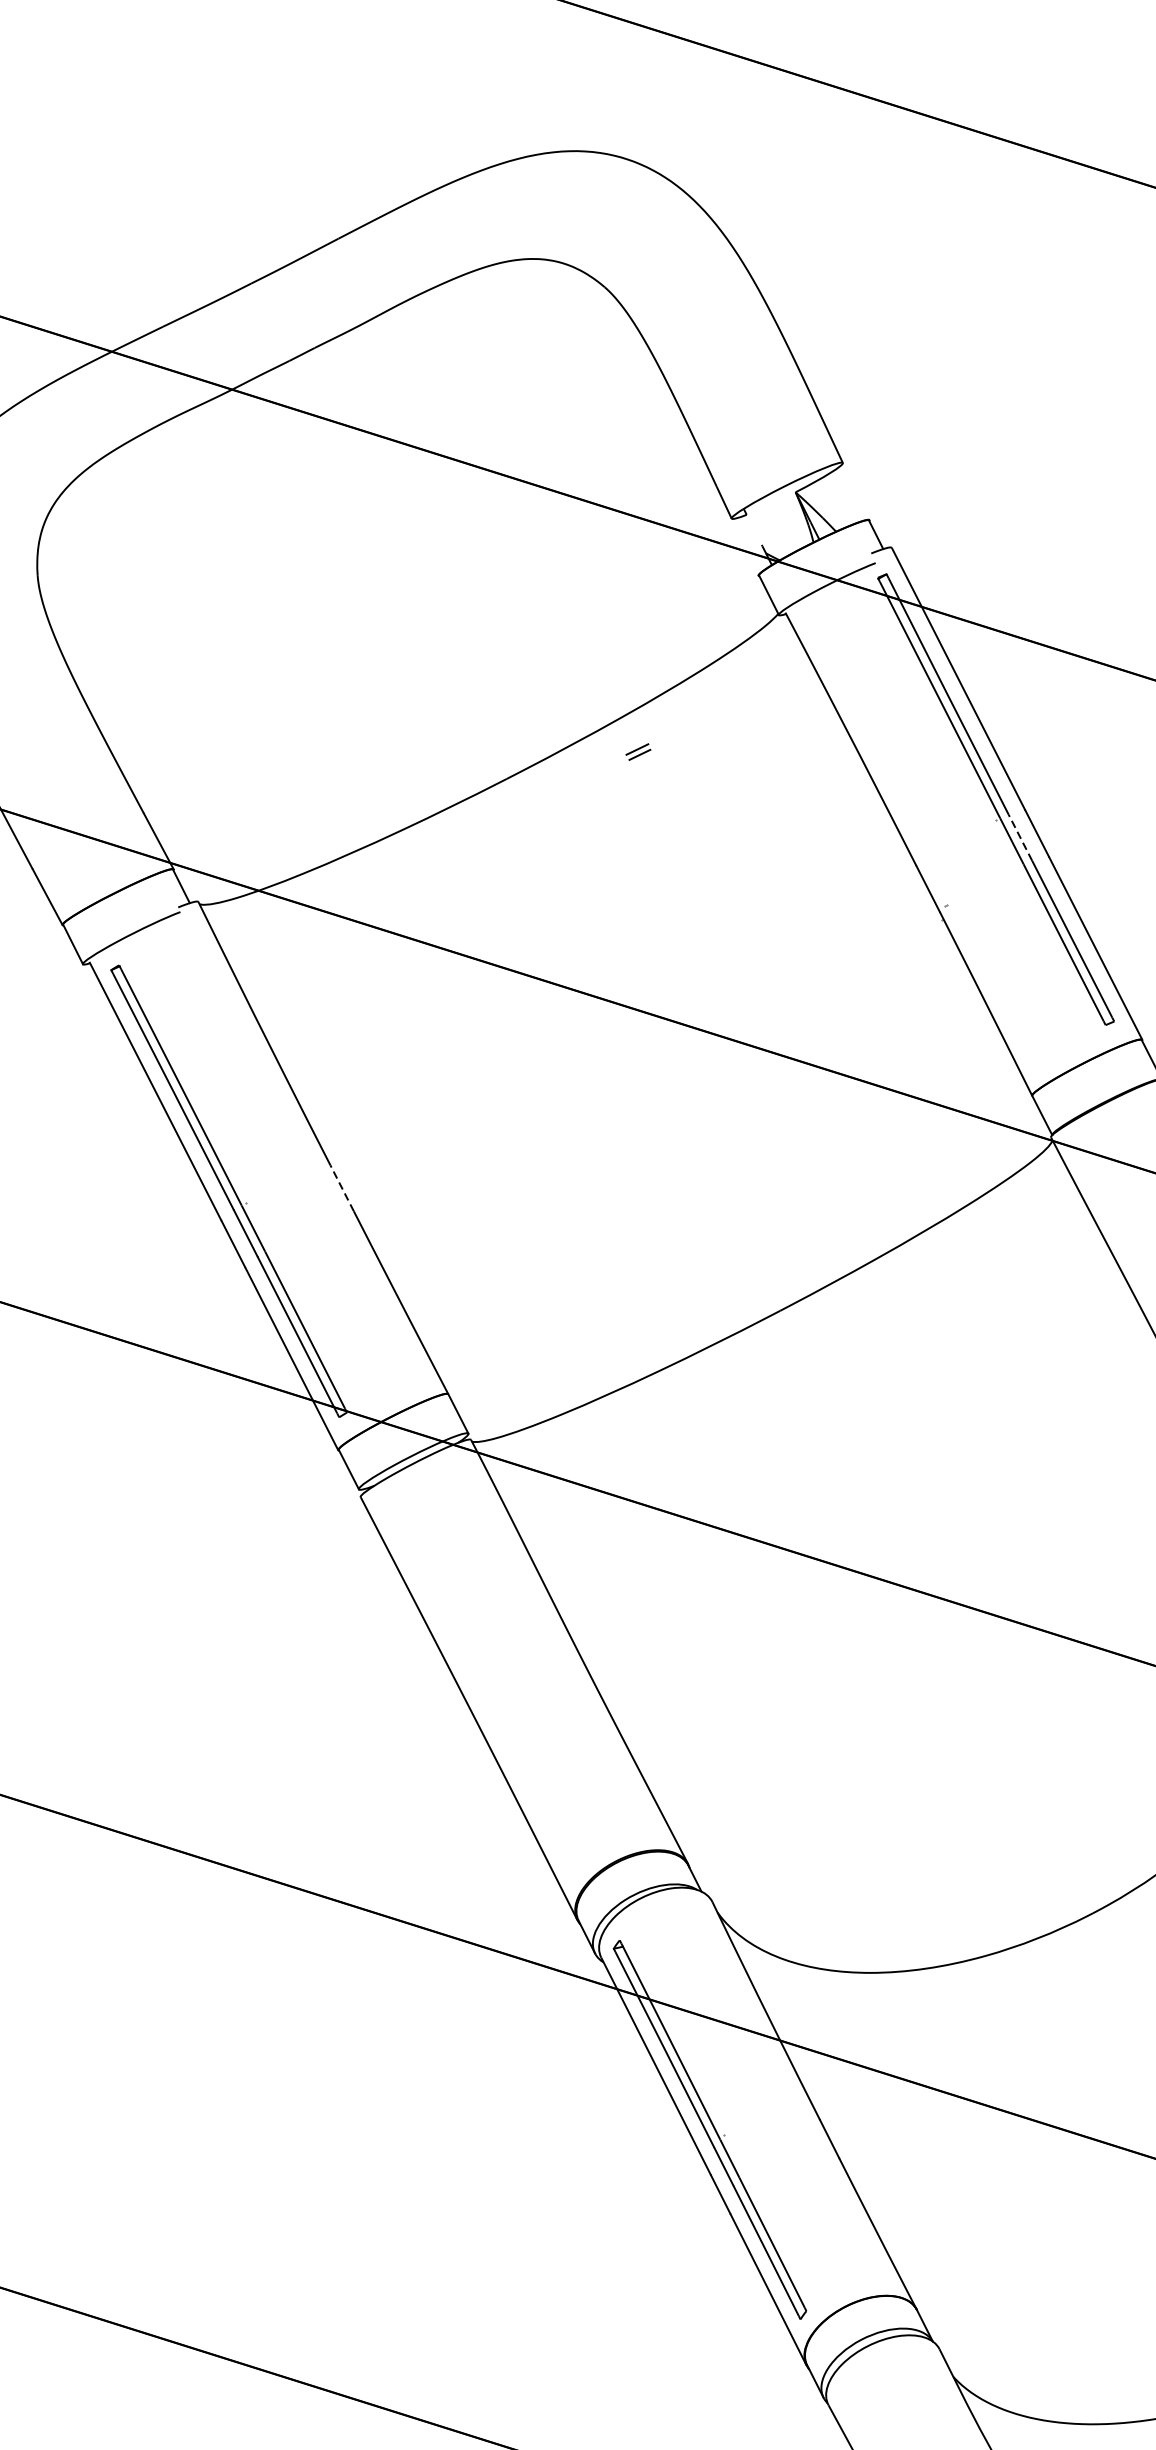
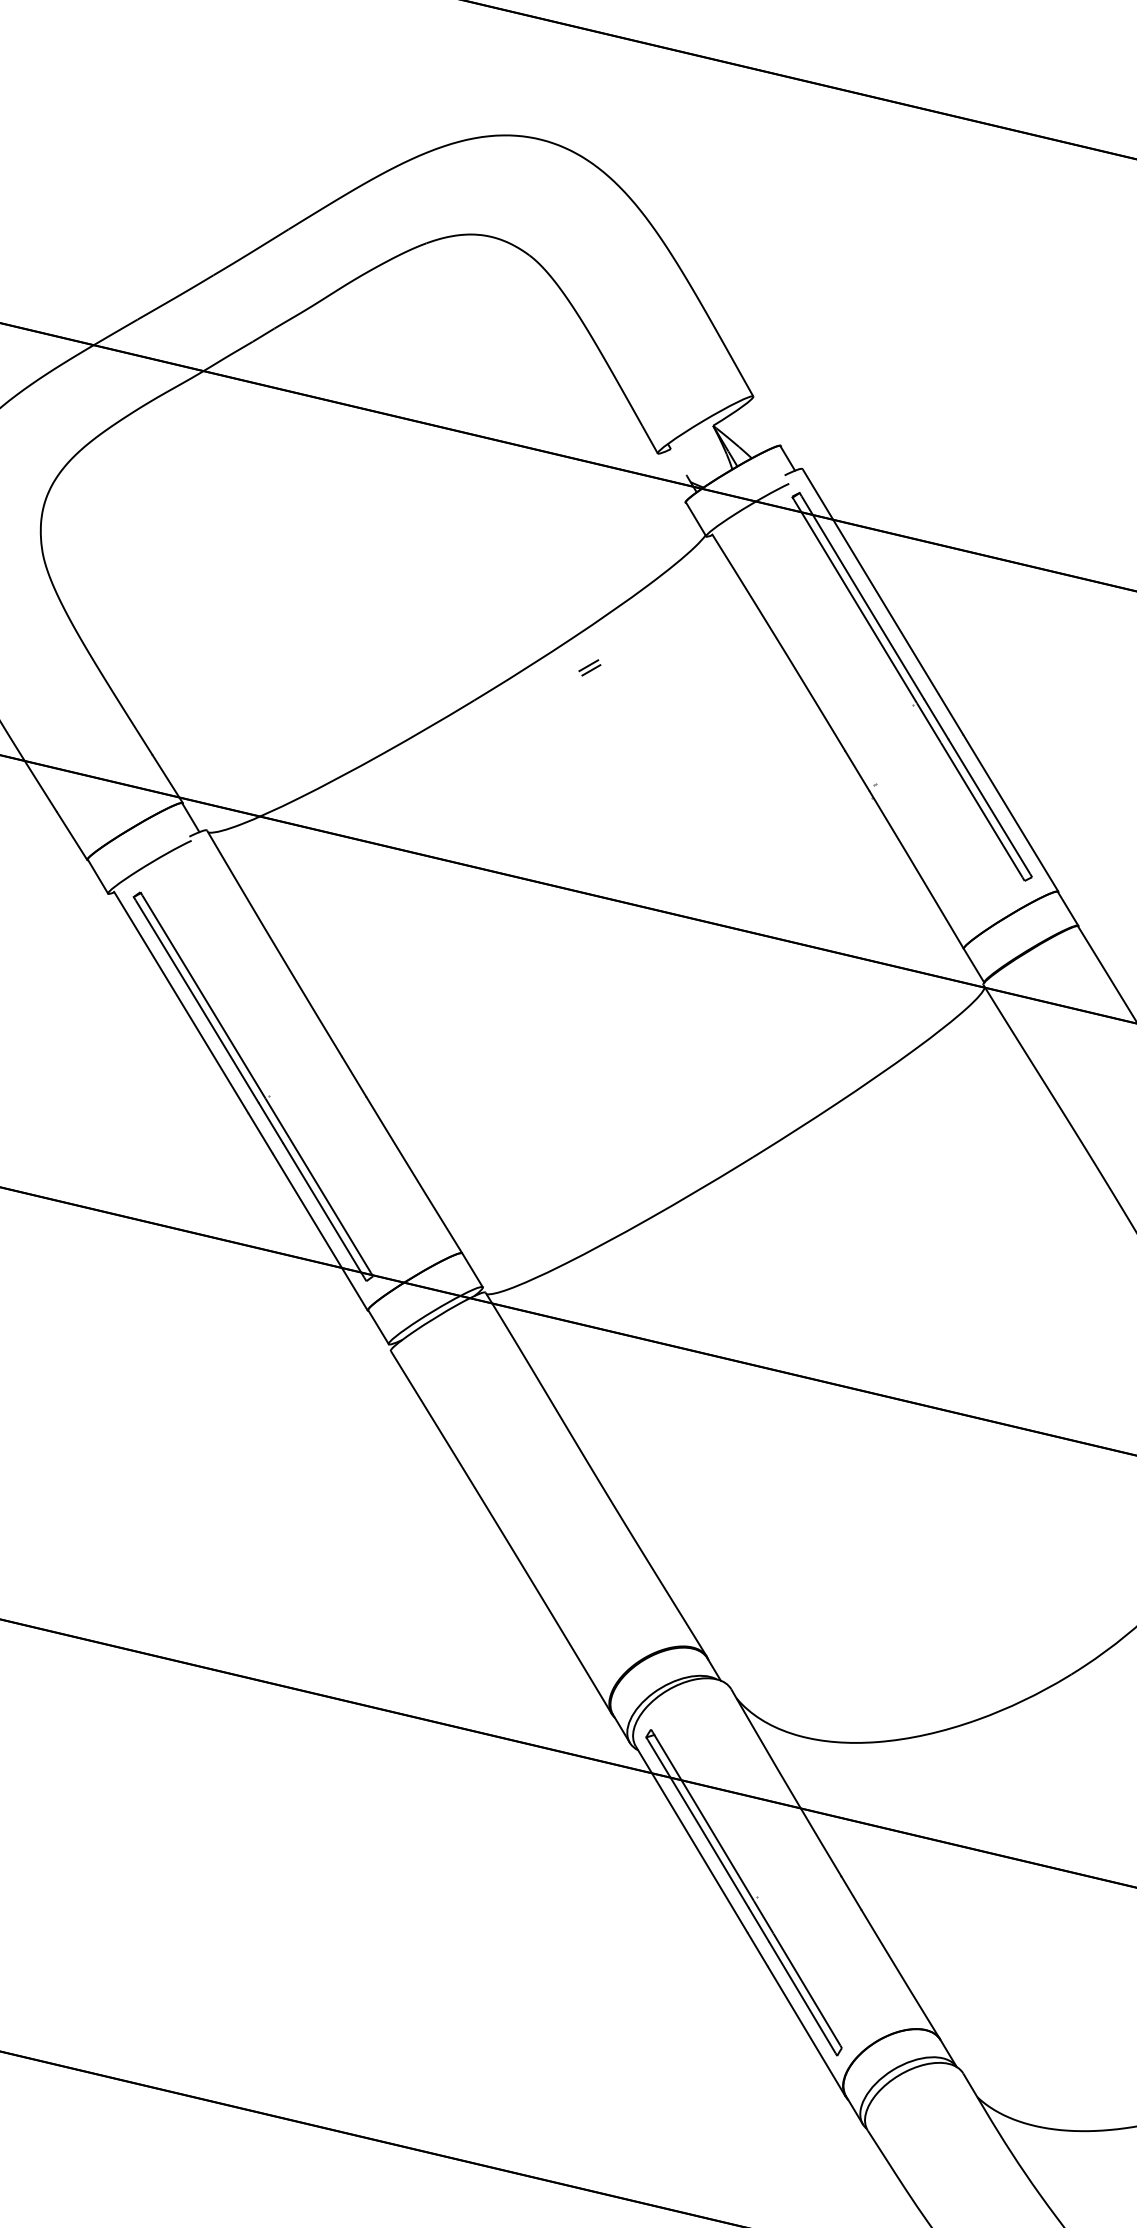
line: (1020, 836) -> (936, 718), dashed -> solid
line: (341, 1188) -> (353, 1076), dashed -> solid

